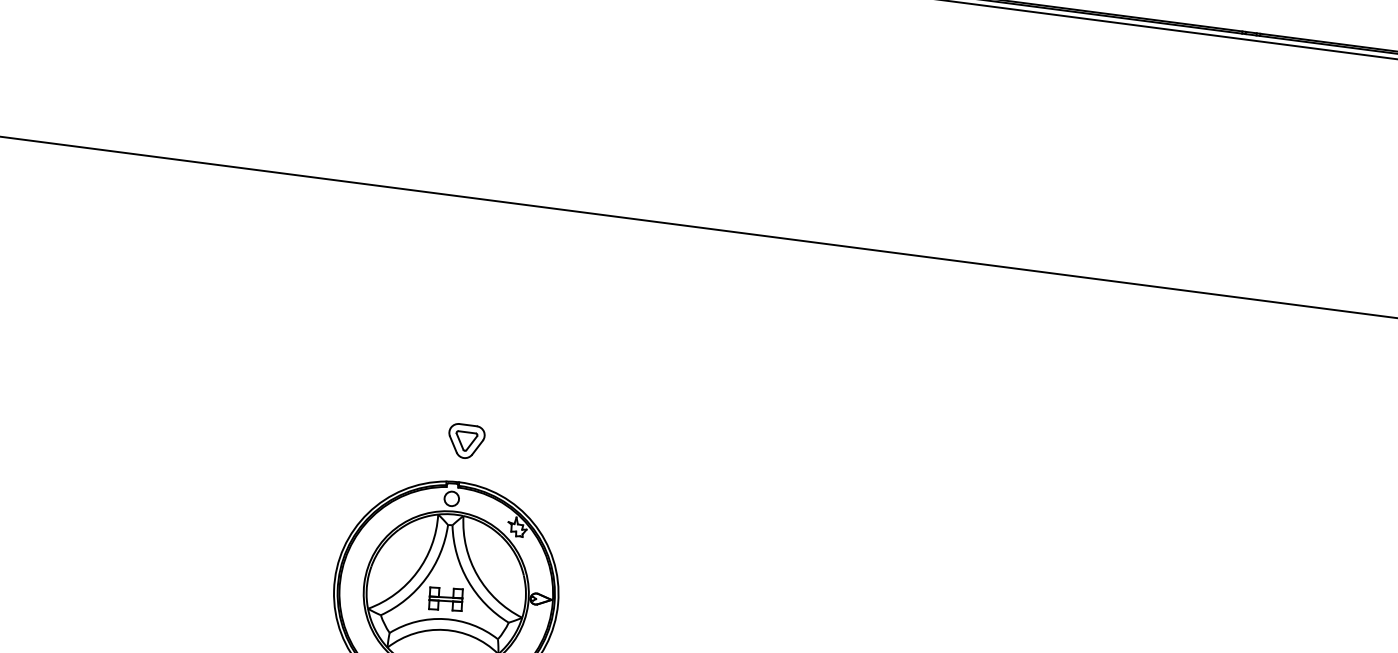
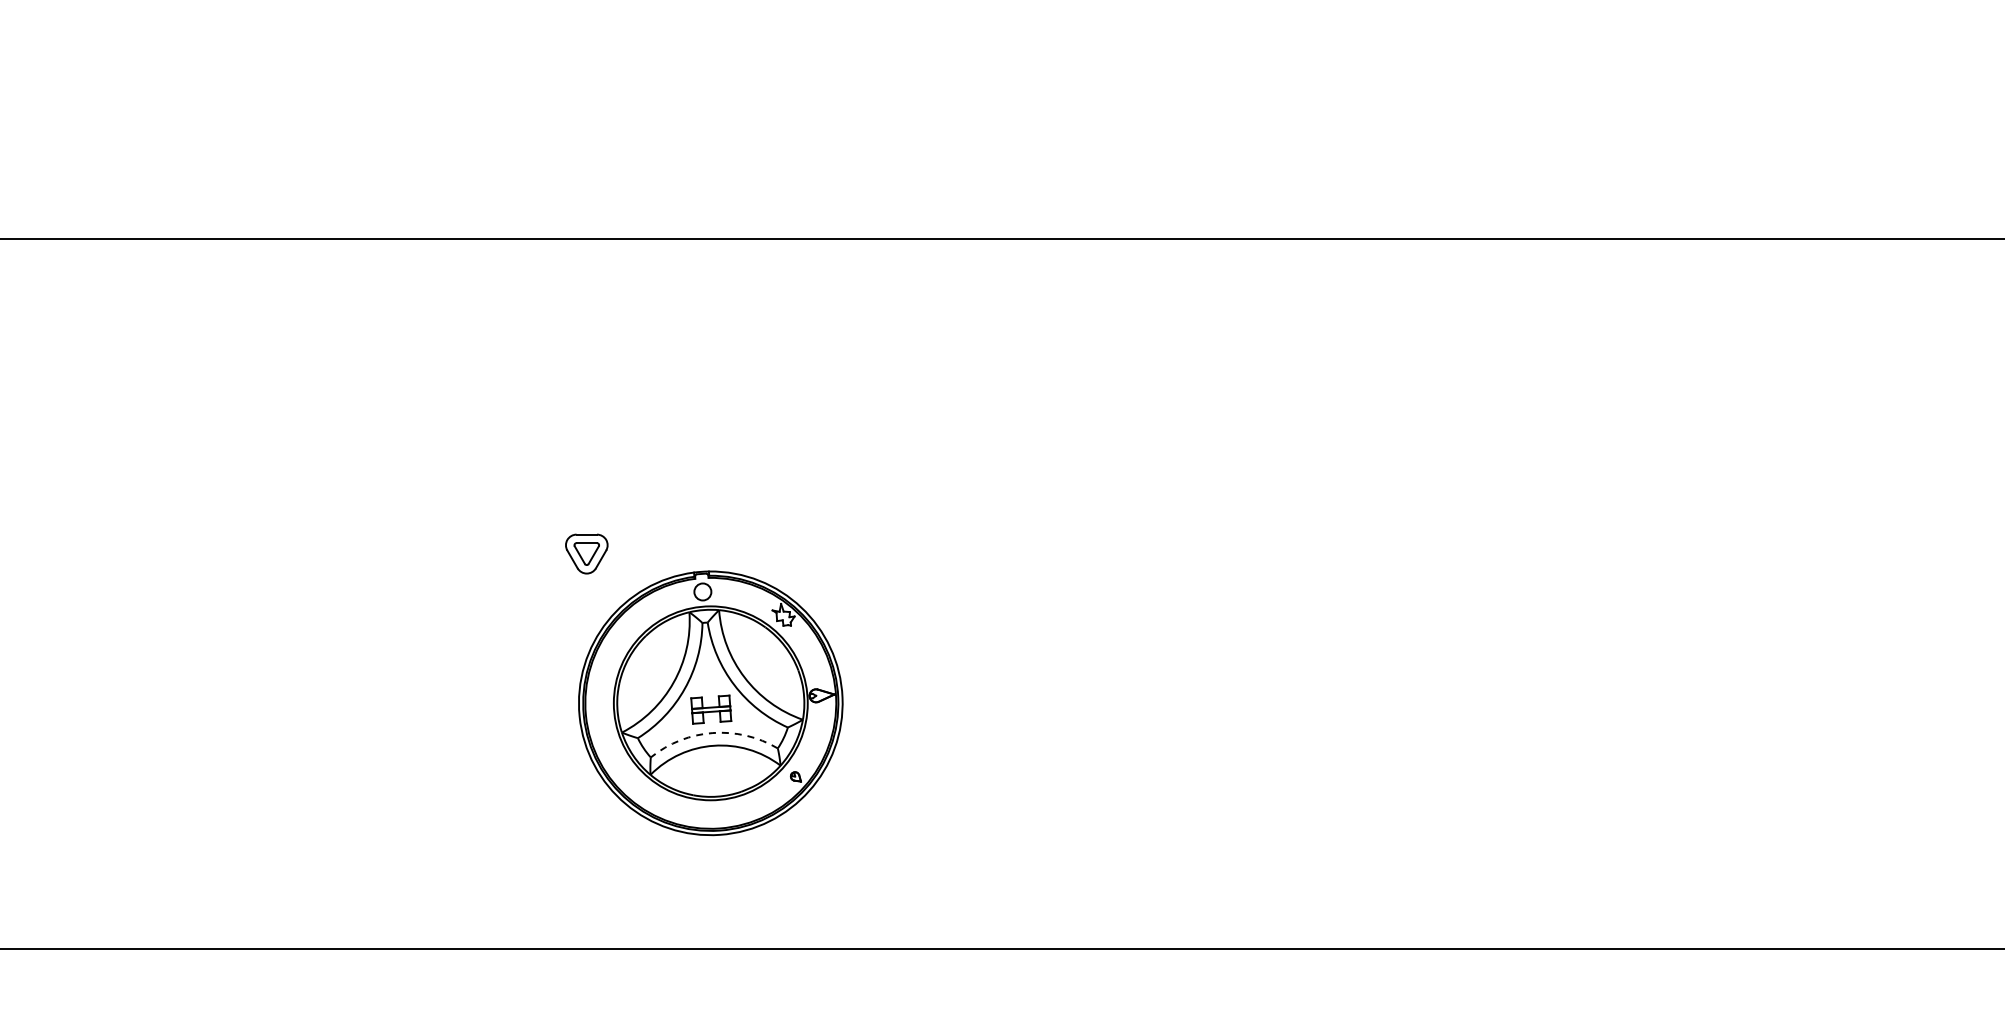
part: (465, 441) -> (586, 553), moved
arc: (444, 619) -> (712, 733), solid -> dashed

